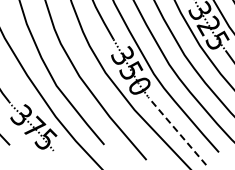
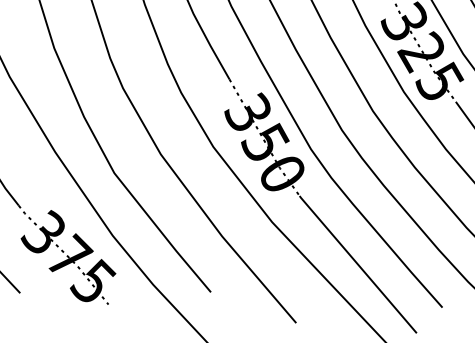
line: (176, 130) -> (356, 263), dashed -> solid

